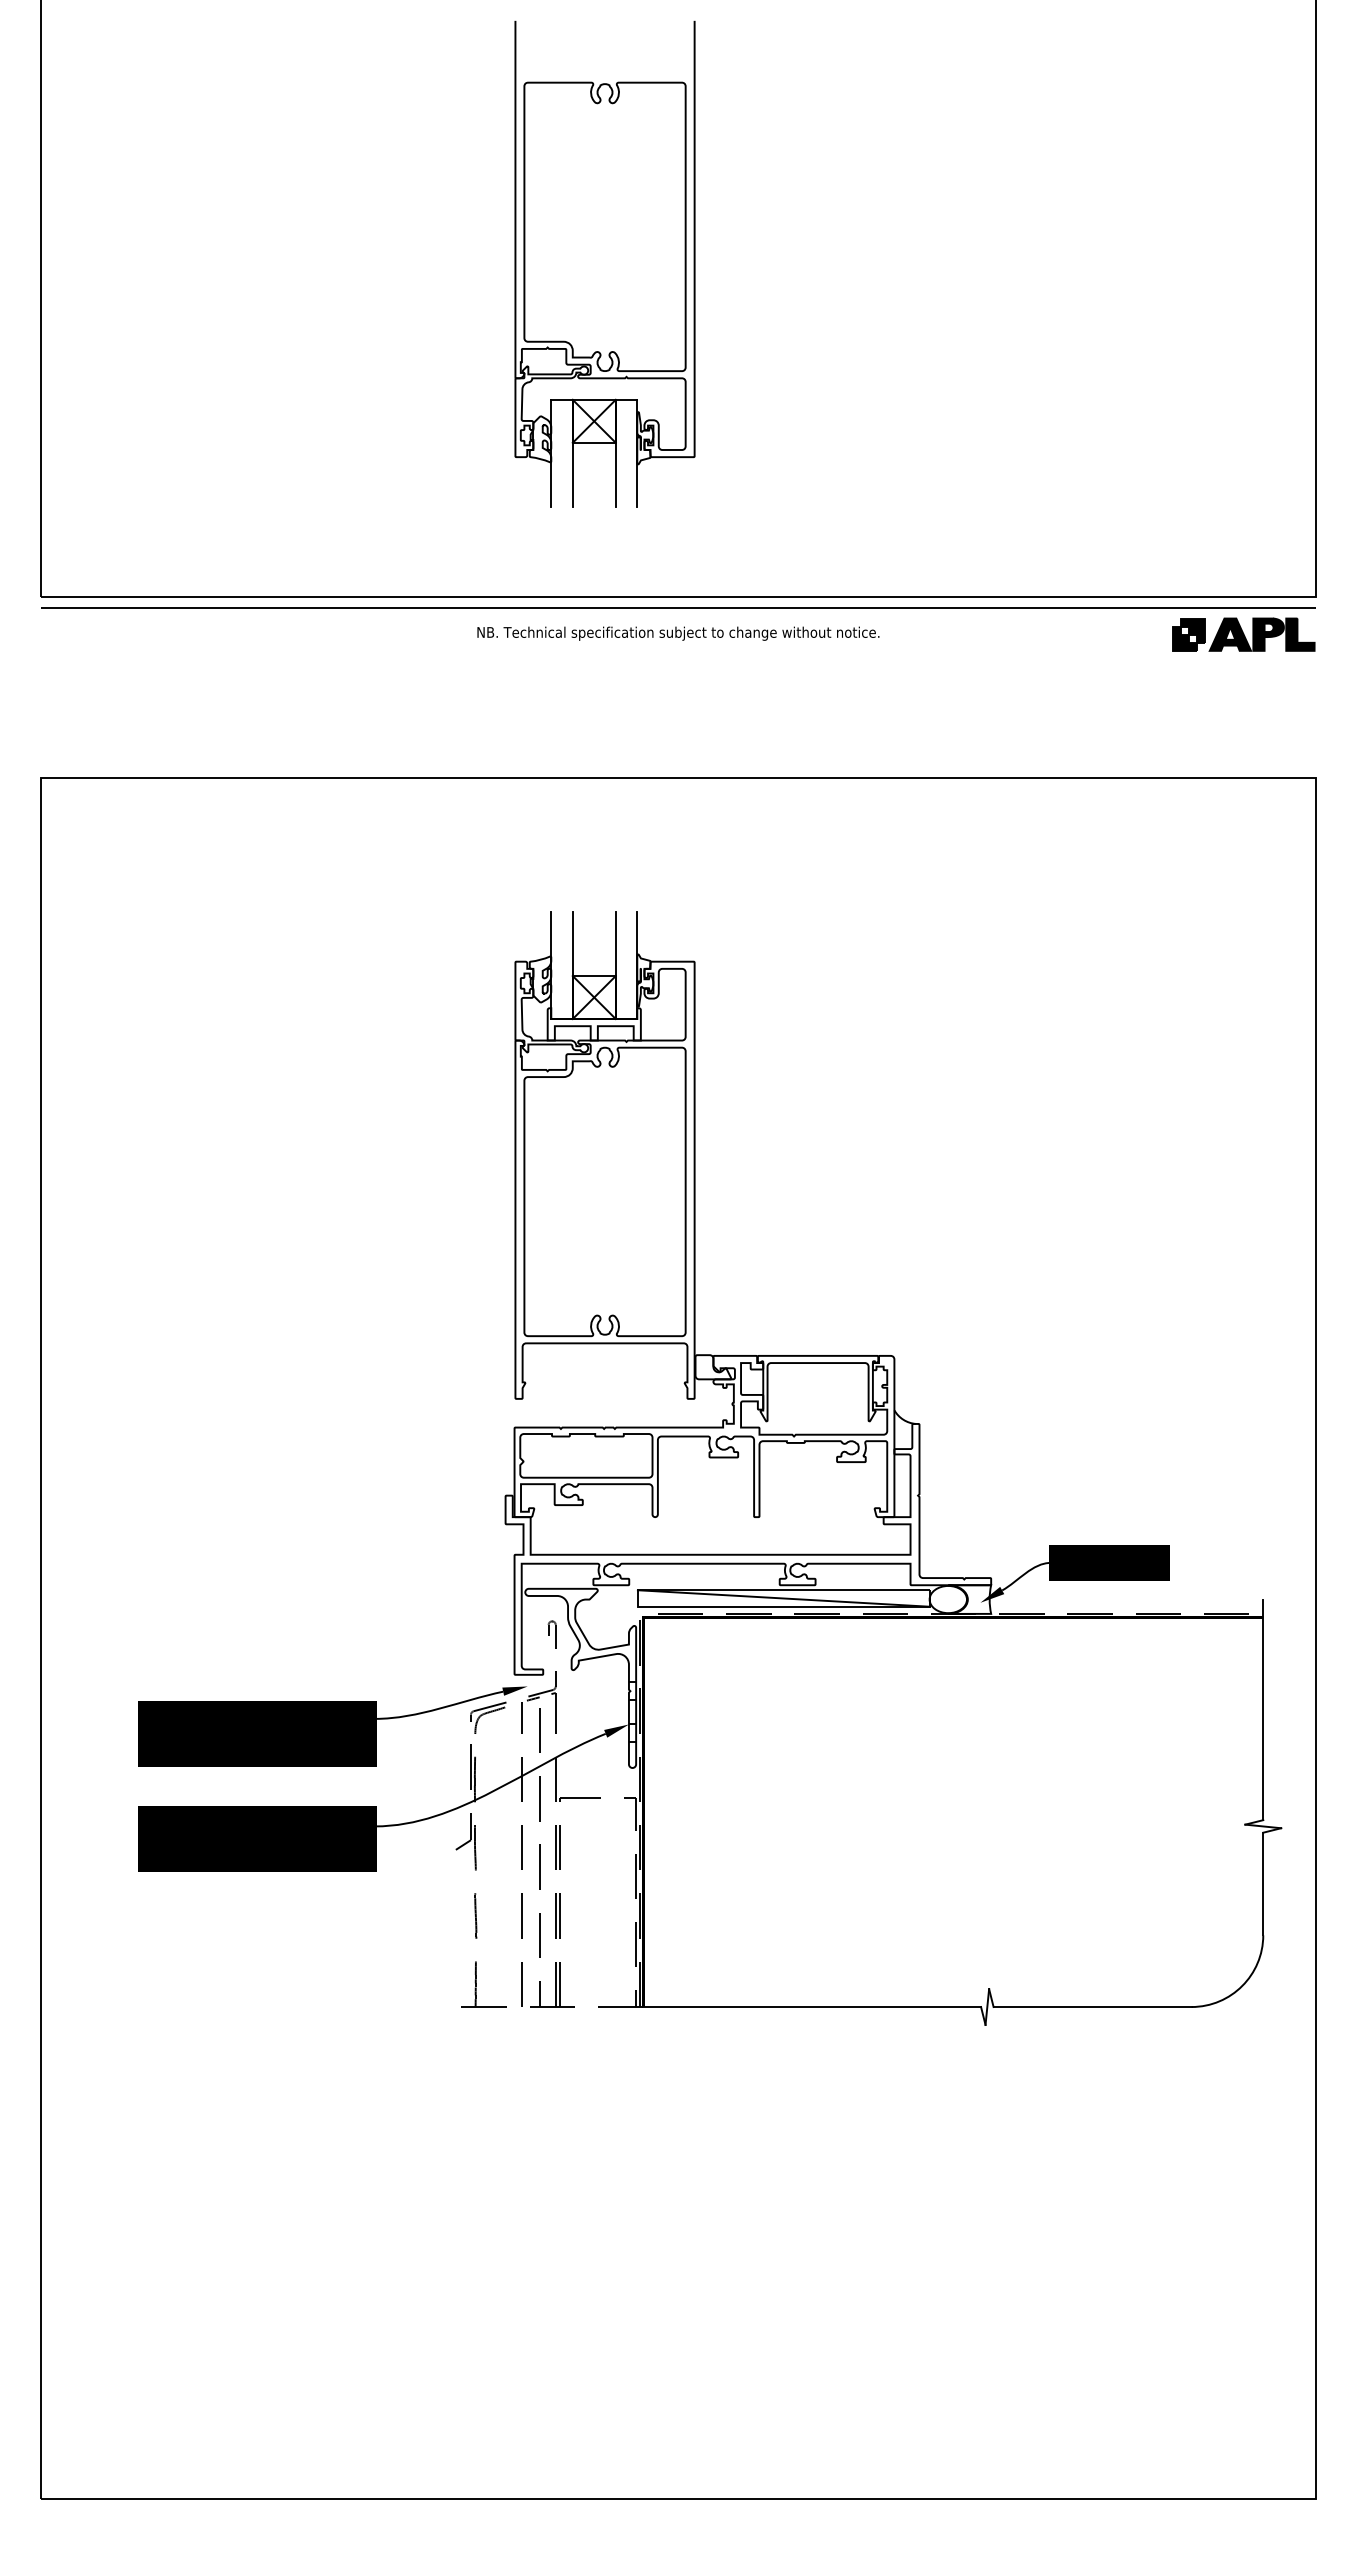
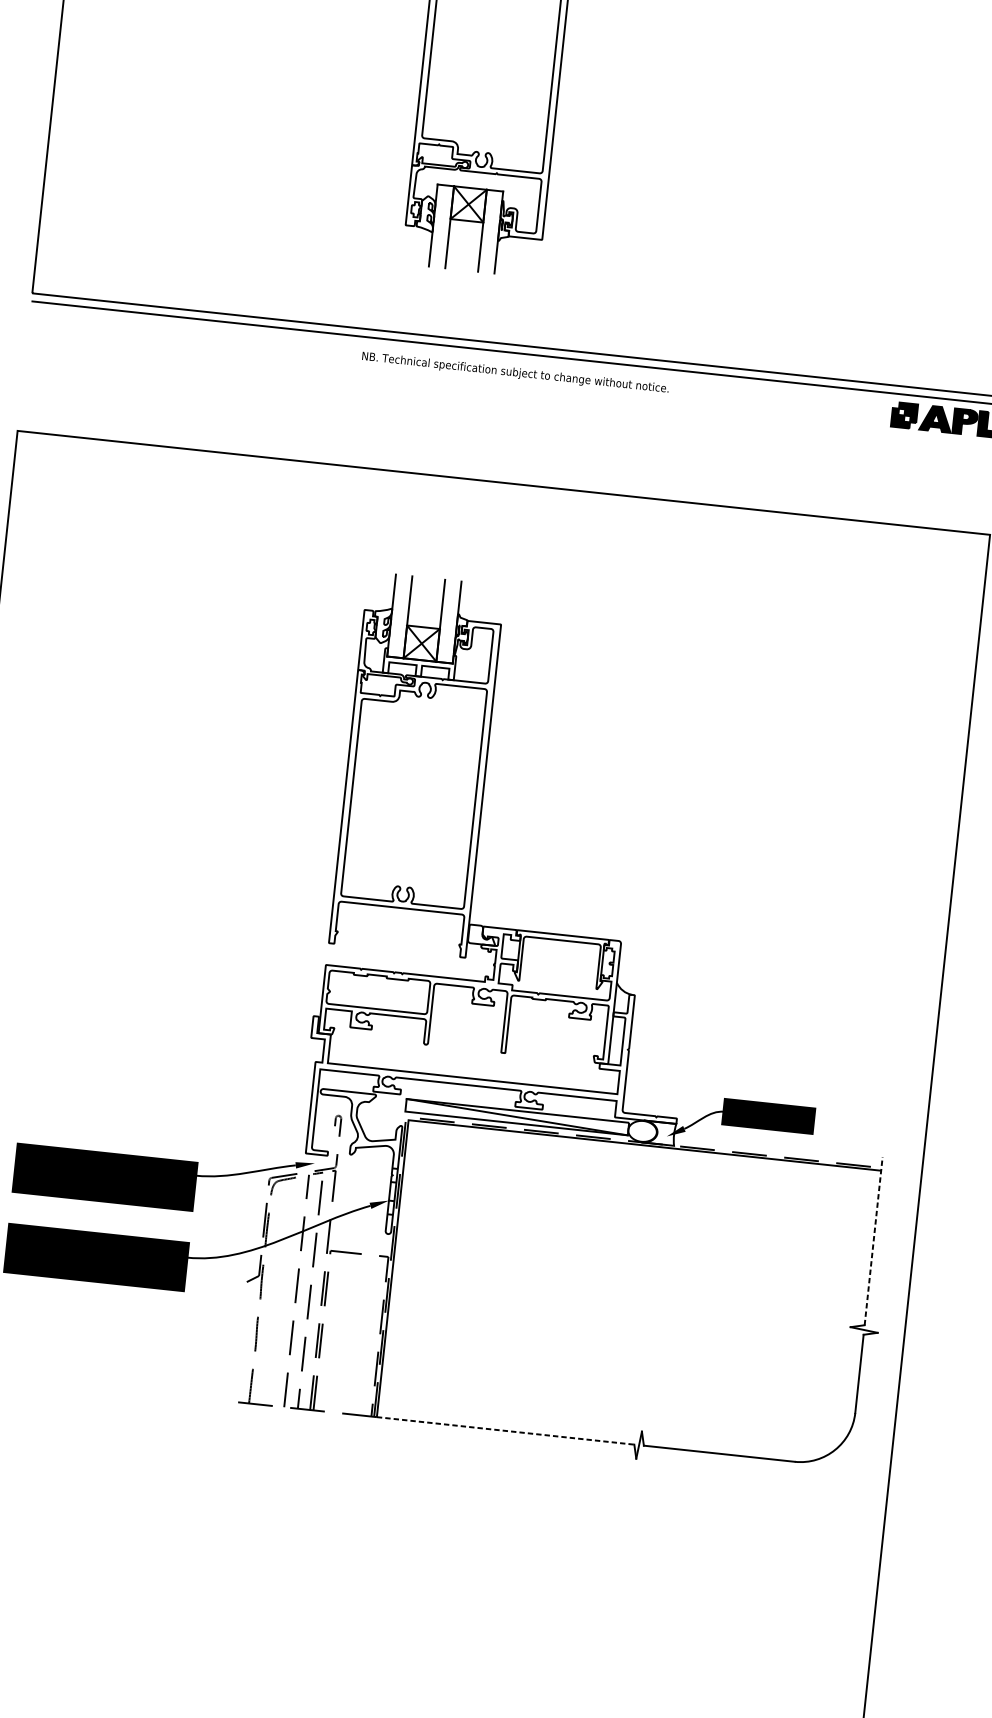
line: (1263, 1709) -> (873, 1240), solid -> dashed
line: (812, 2007) -> (505, 1431), solid -> dashed

